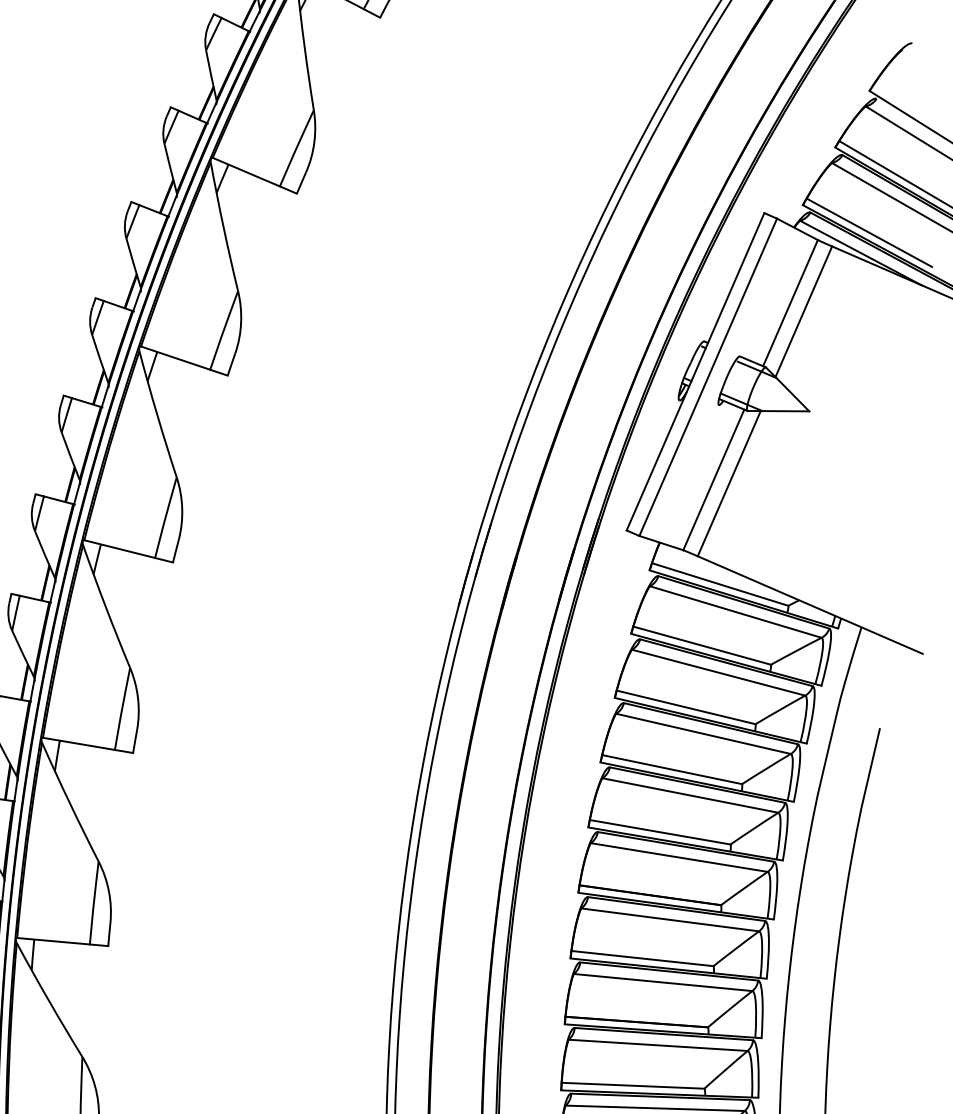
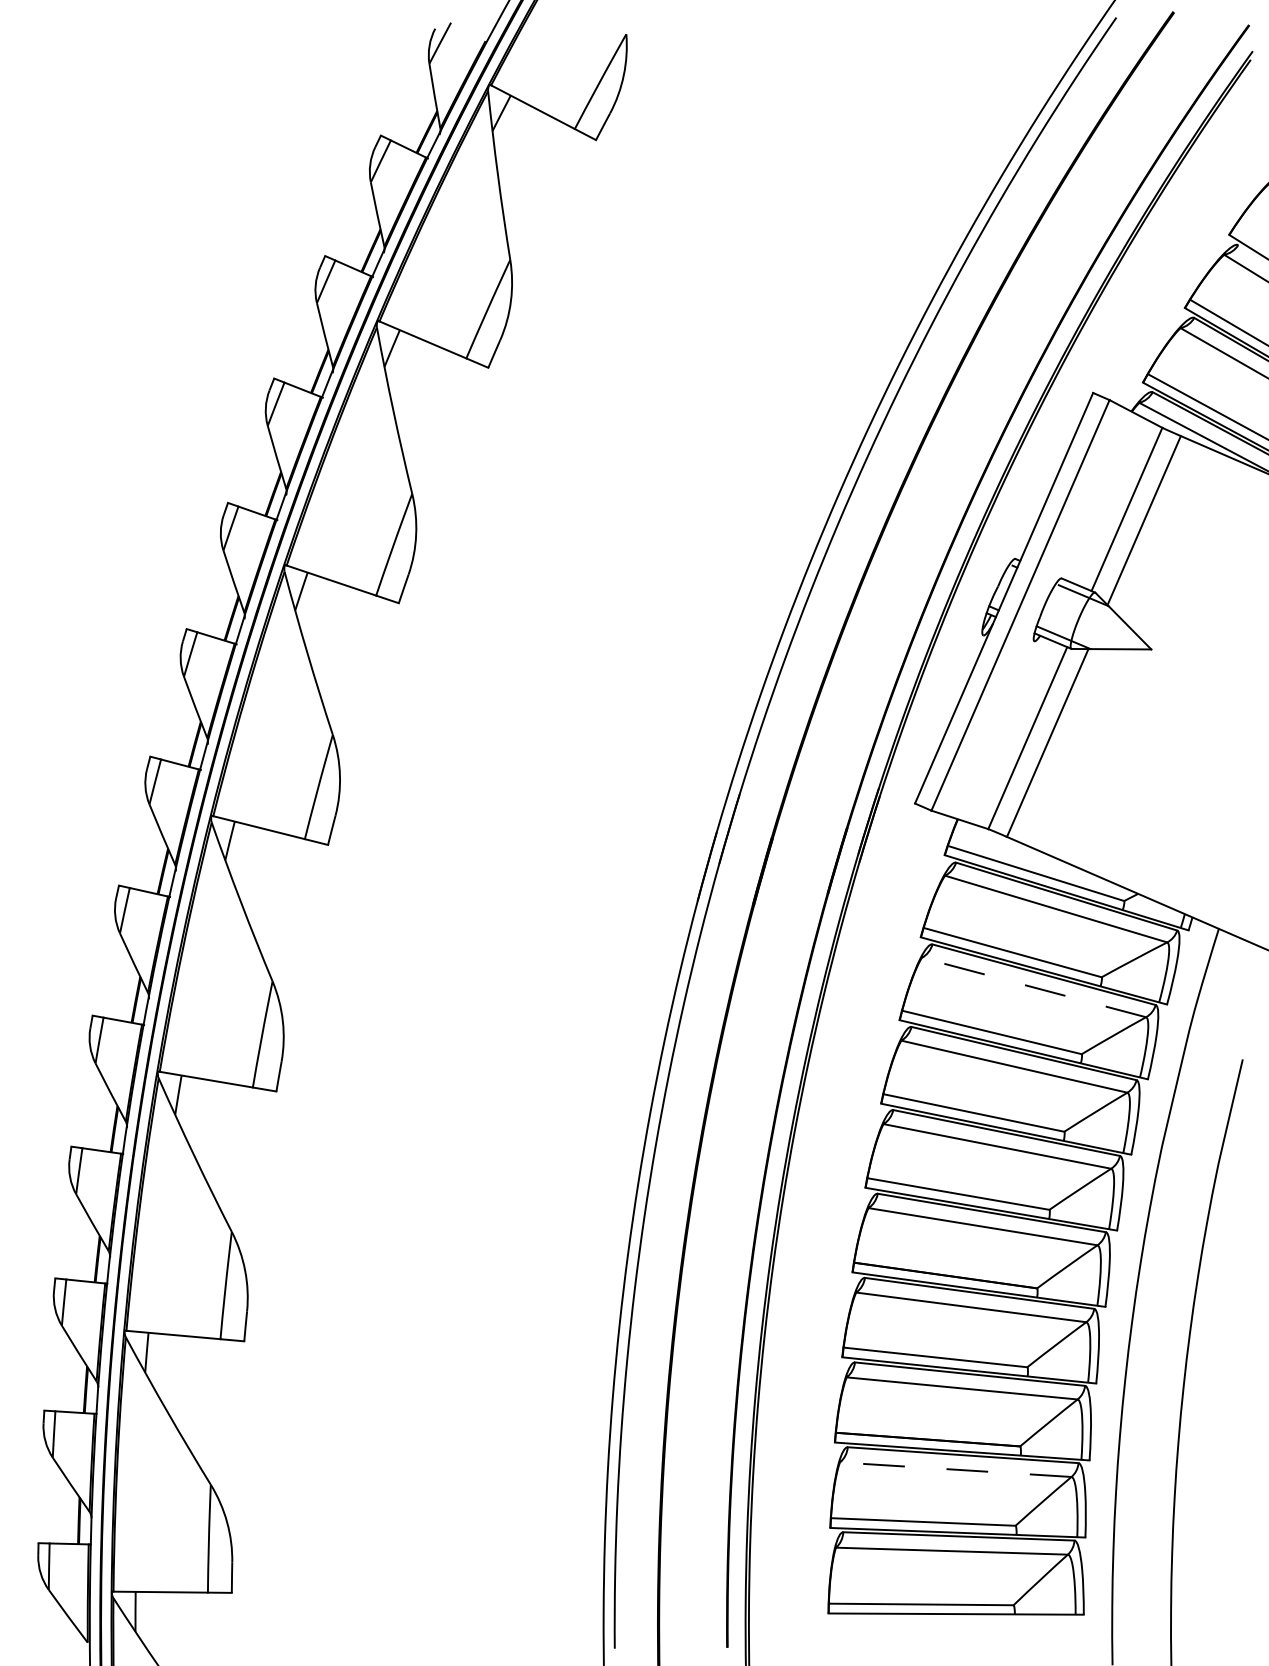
line: (719, 672) -> (1034, 987), solid -> dashed
line: (657, 1045) -> (955, 1469), solid -> dashed

